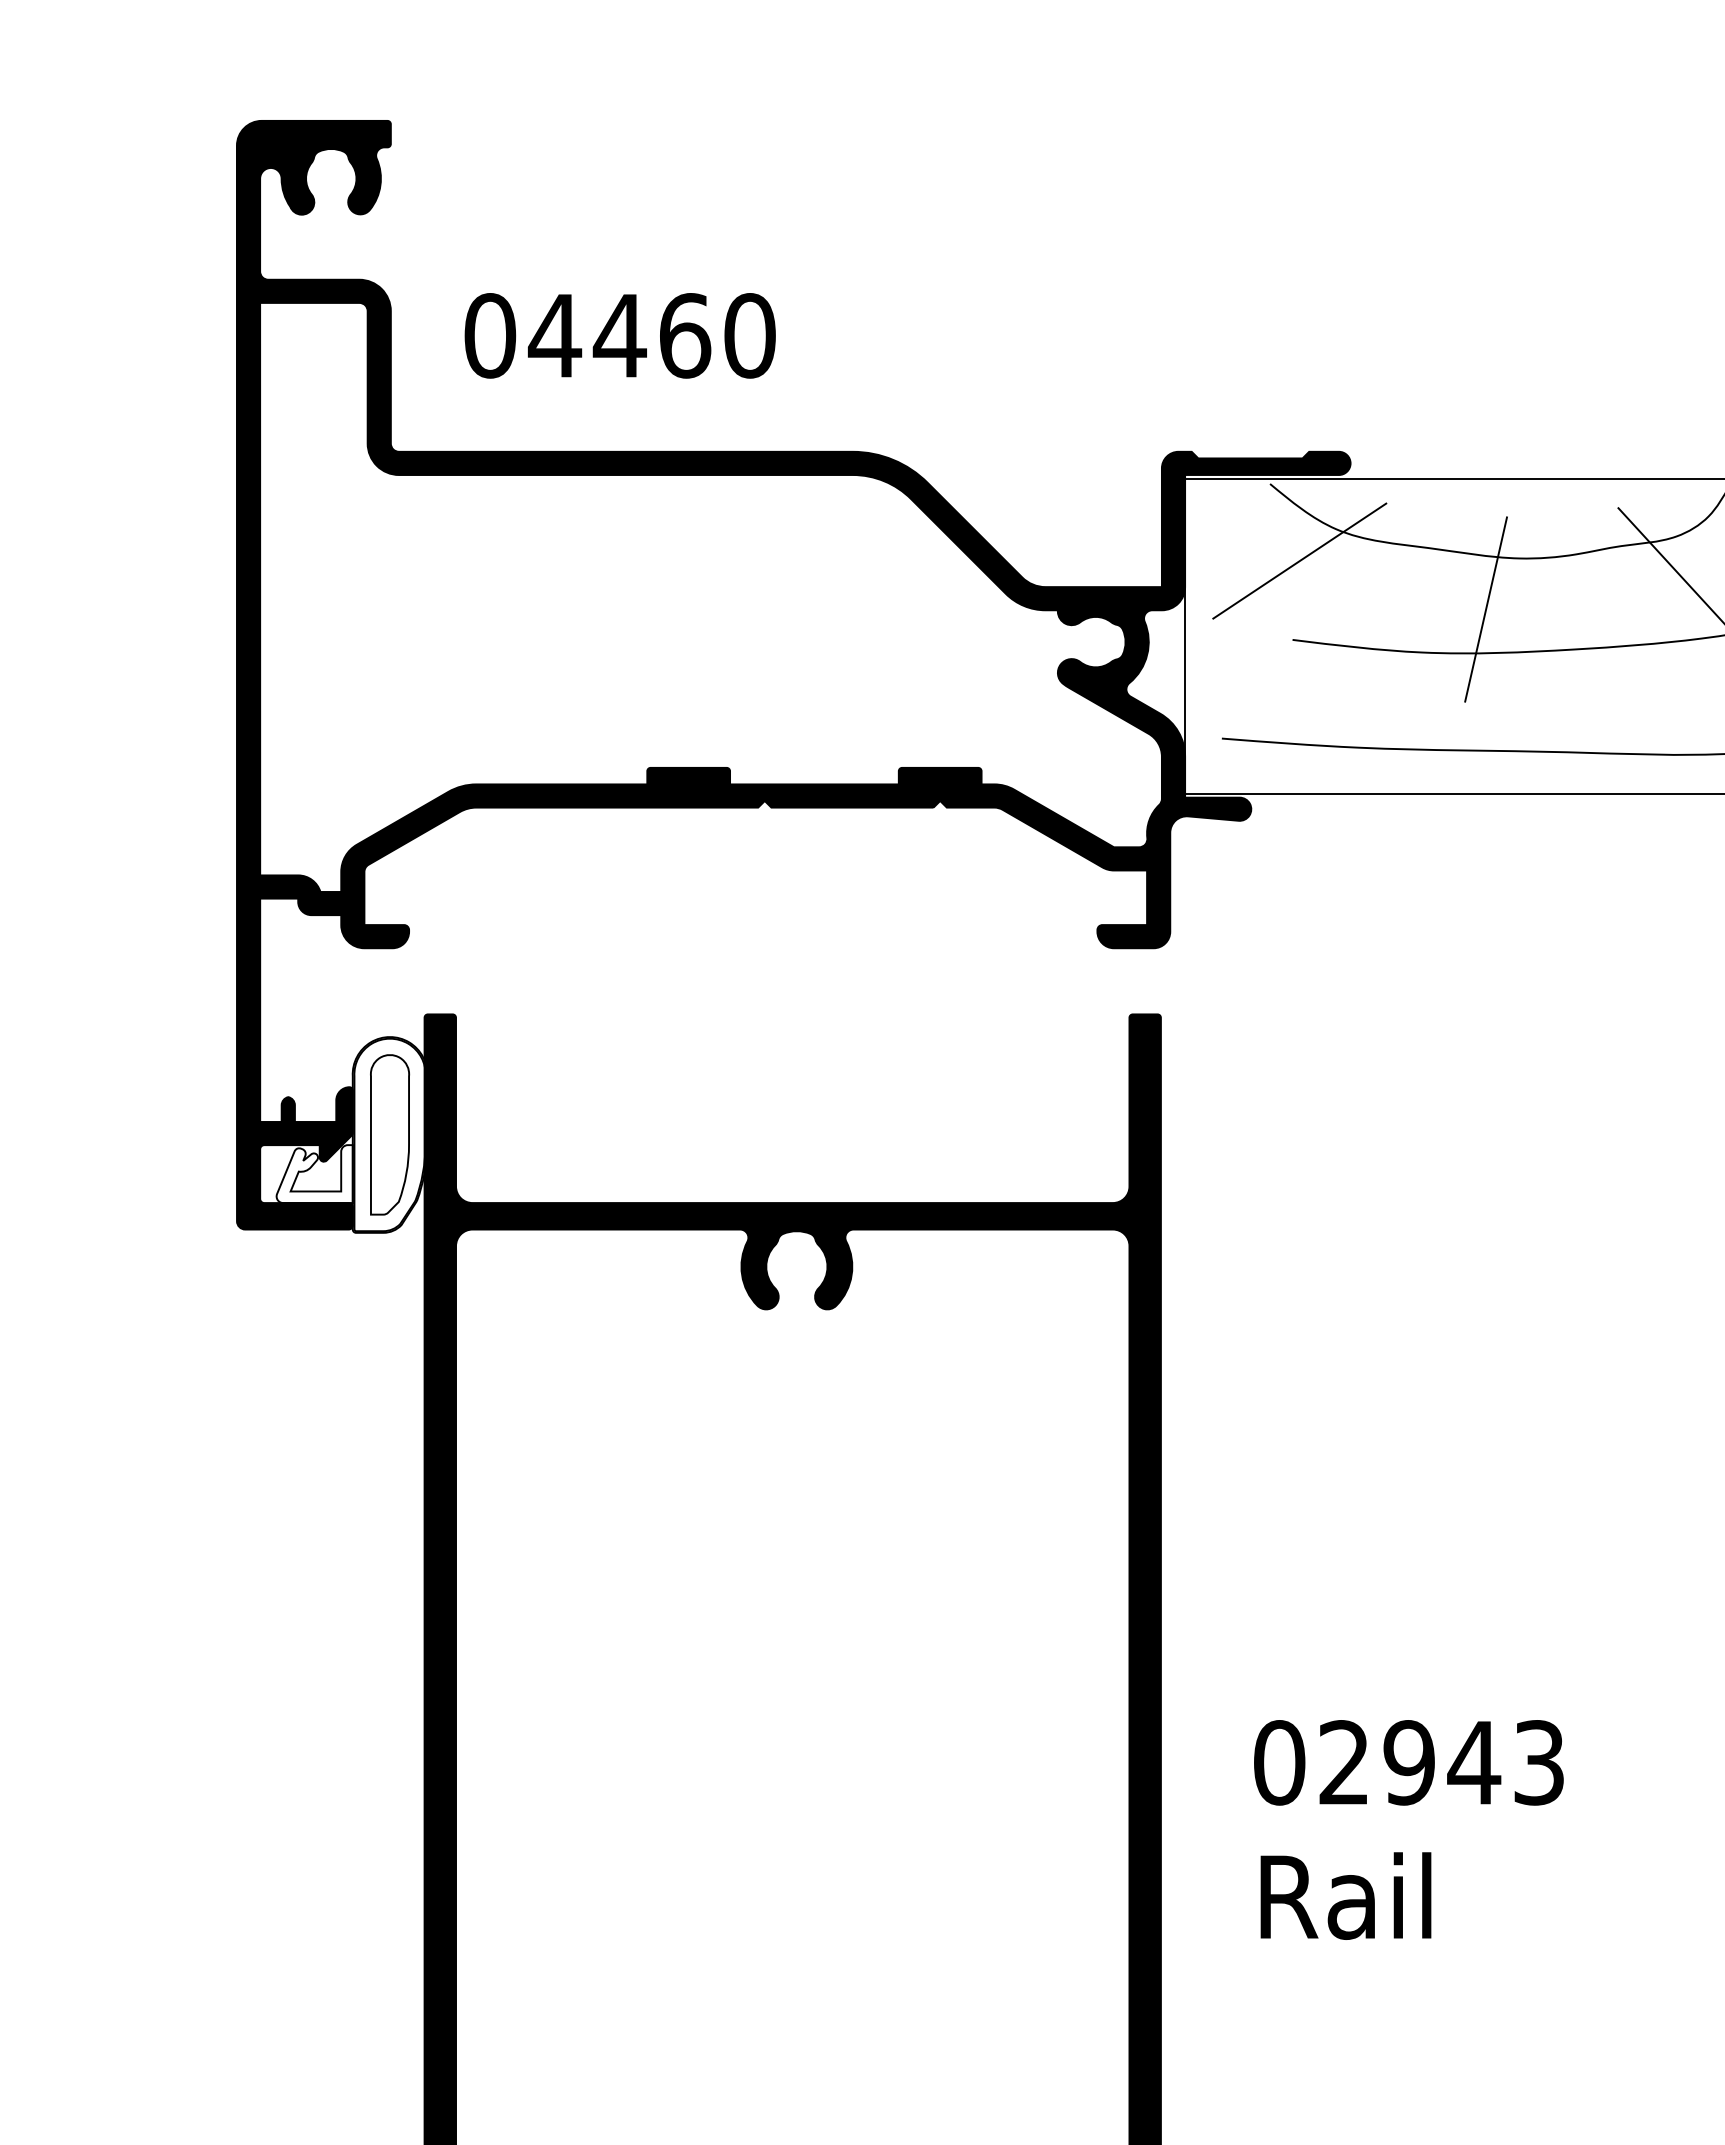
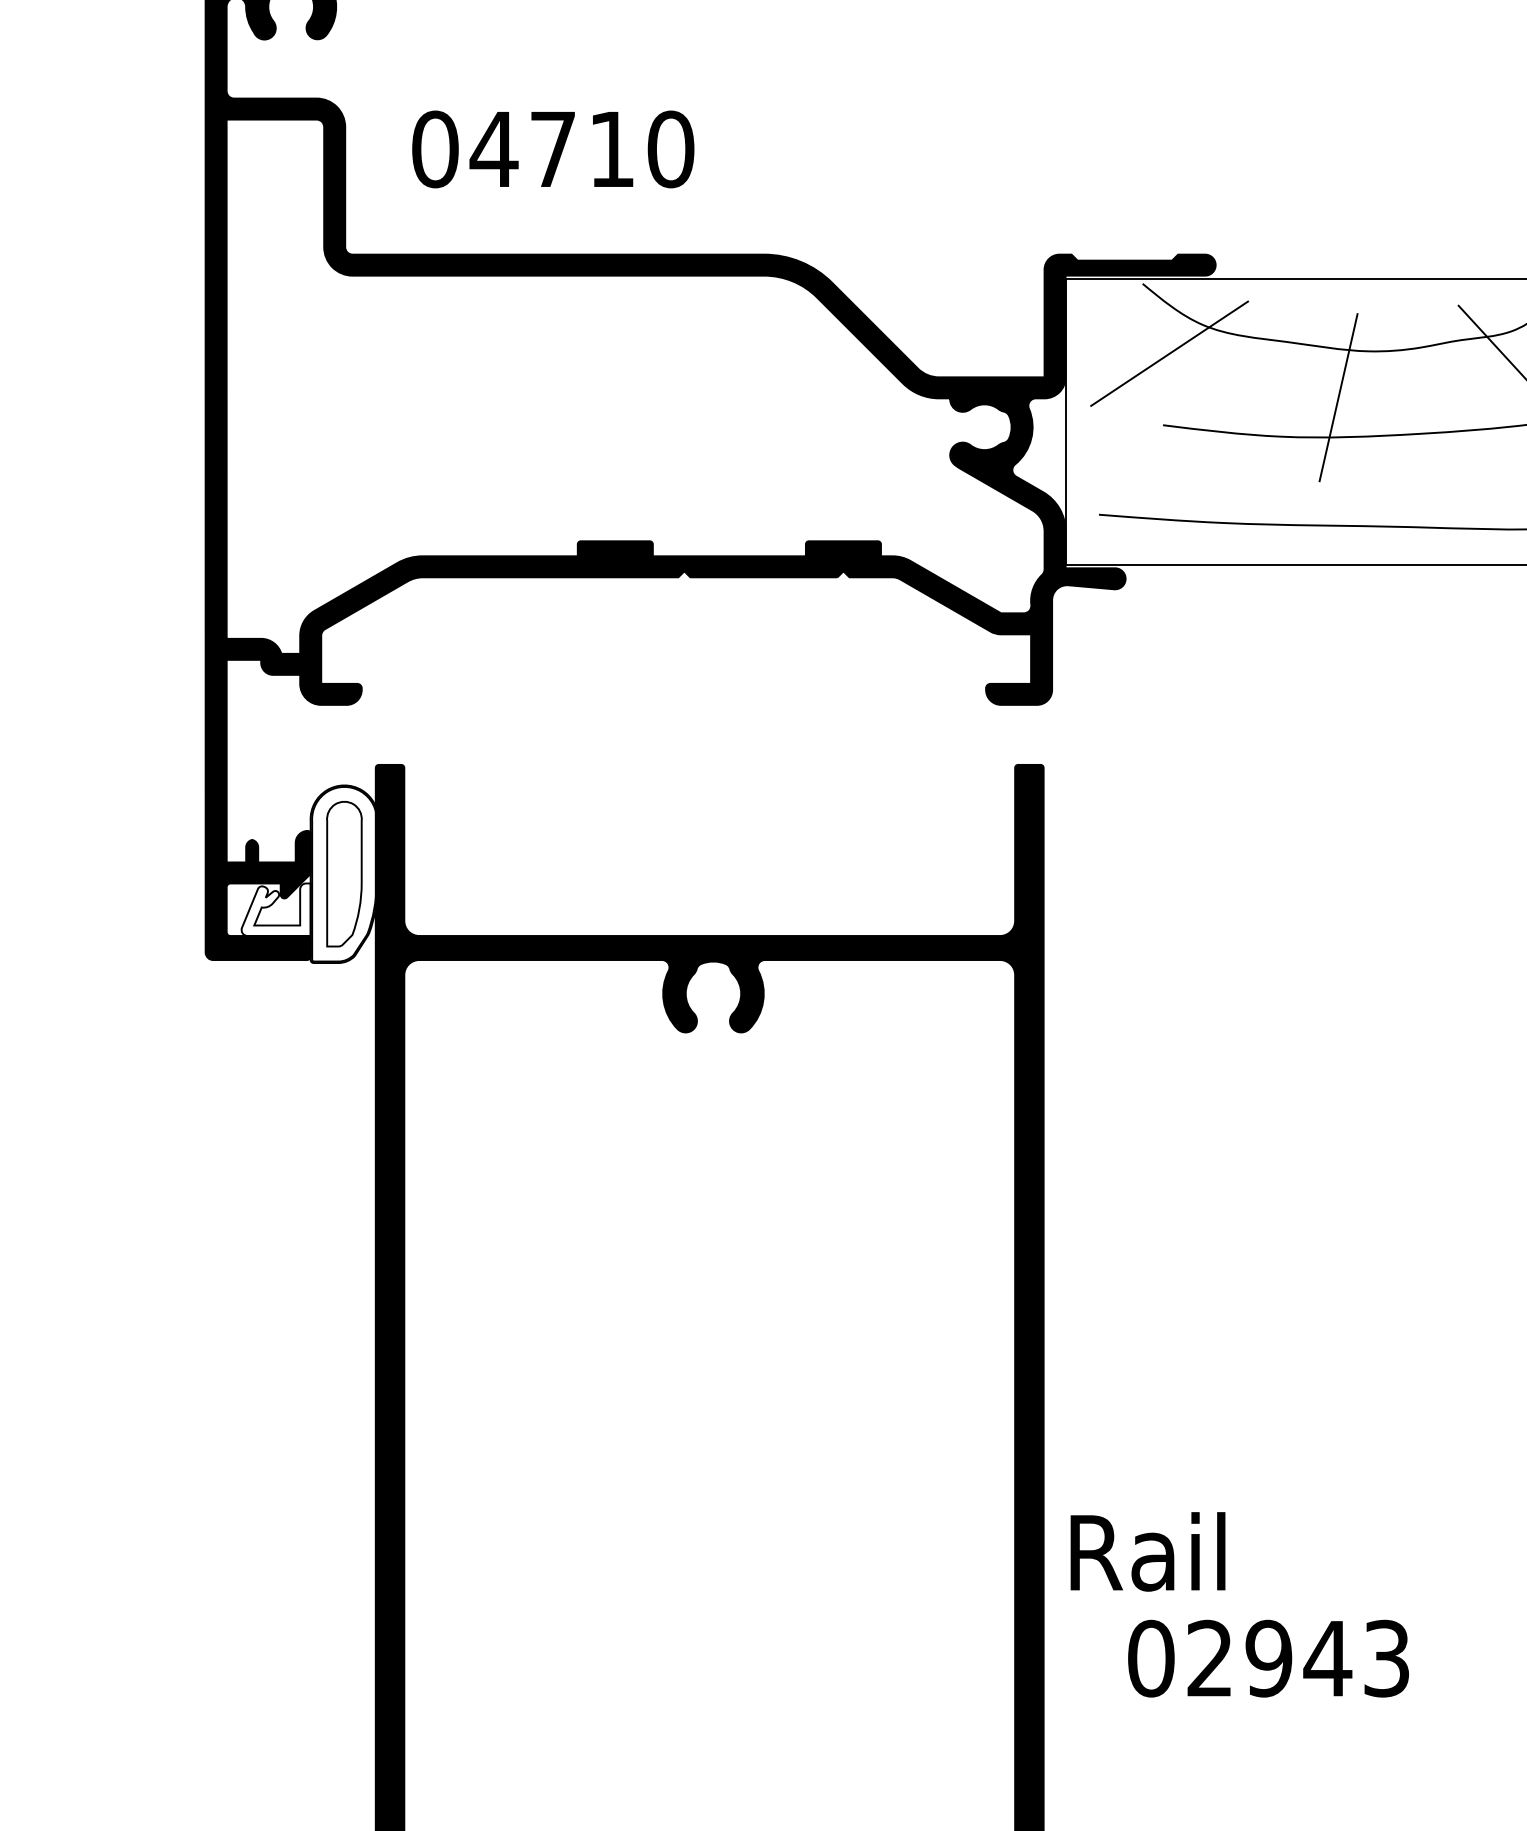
text: (651, 335) -> (581, 149), 04460 -> 04710
text: (1408, 1762) -> (1268, 1658), moved
text: (1345, 1895) -> (1147, 1551), moved

